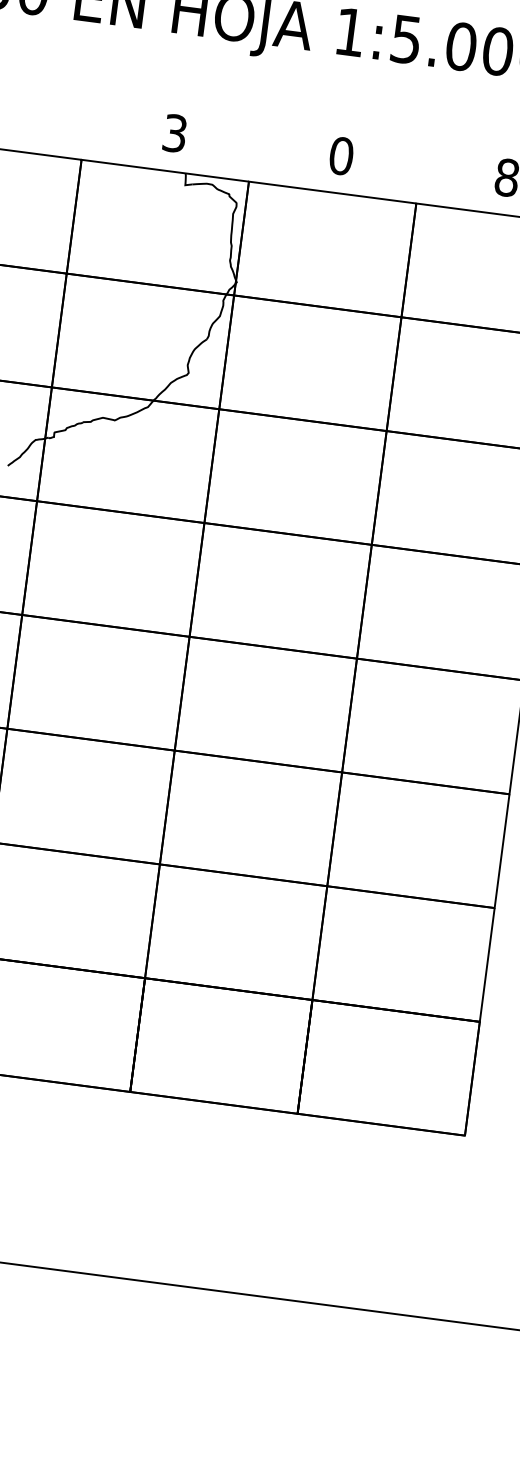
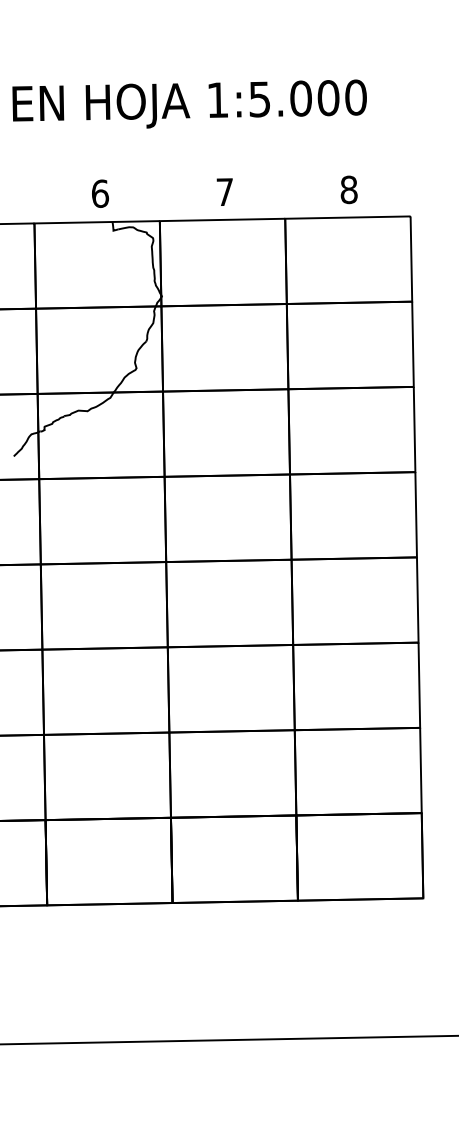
text: (175, 133) -> (100, 193), 3 -> 6
text: (340, 156) -> (224, 192), 0 -> 7

